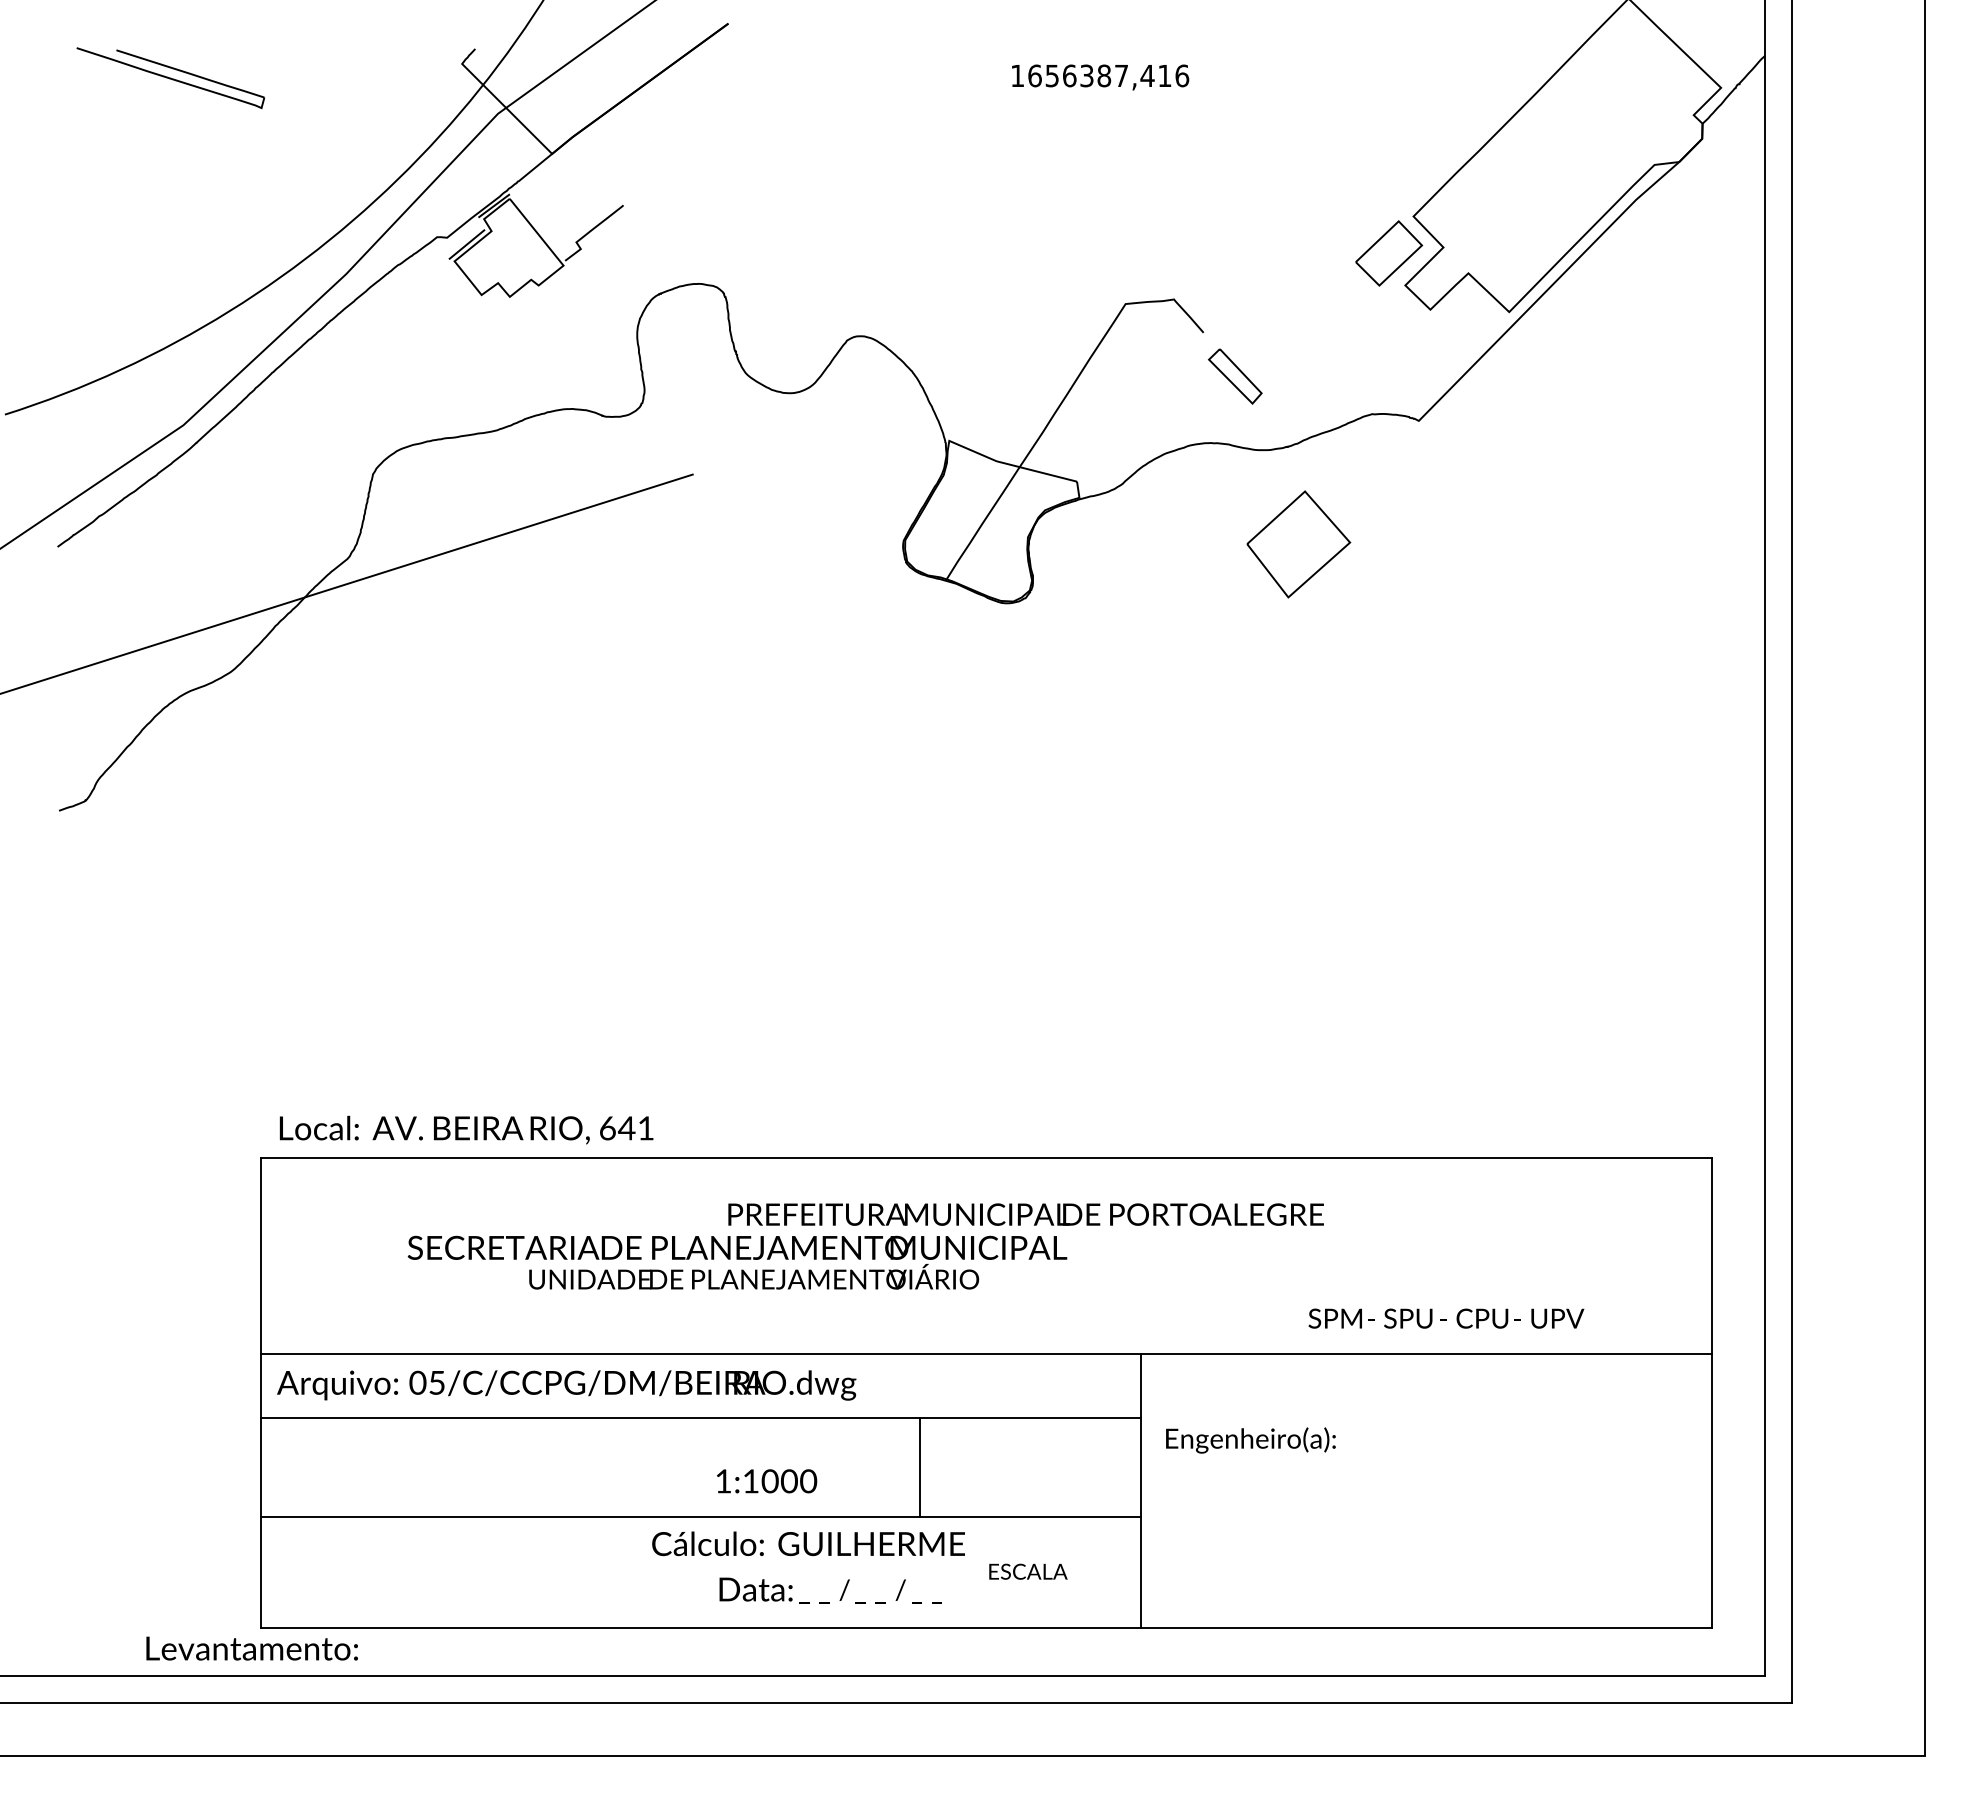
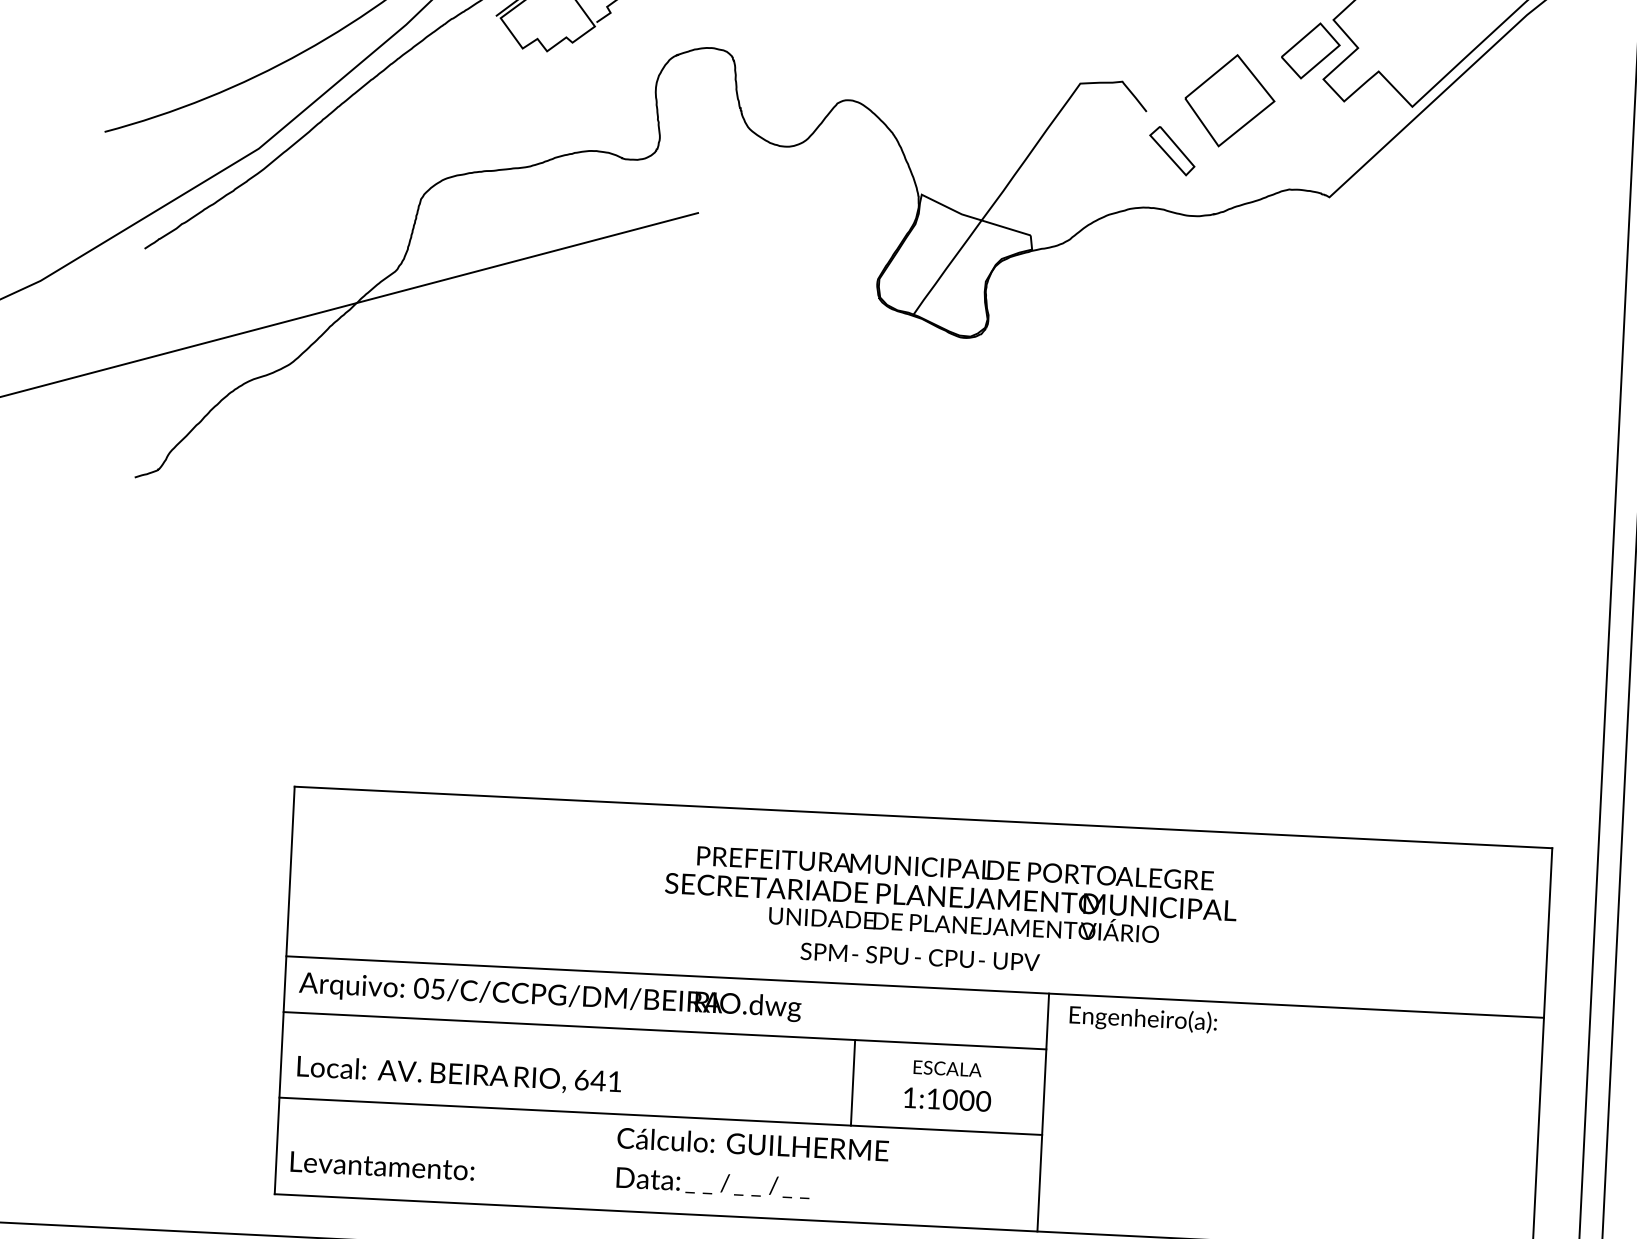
part: (1298, 544) -> (1229, 100), moved
text: (466, 1129) -> (459, 1075), moved
text: (737, 1262) -> (950, 909), moved
text: (1446, 1318) -> (920, 956), moved
text: (1250, 1440) -> (1143, 1019), moved
text: (767, 1481) -> (948, 1099), moved
text: (1028, 1571) -> (947, 1068), moved
text: (830, 1590) -> (712, 1182), moved
text: (251, 1648) -> (381, 1165), moved

